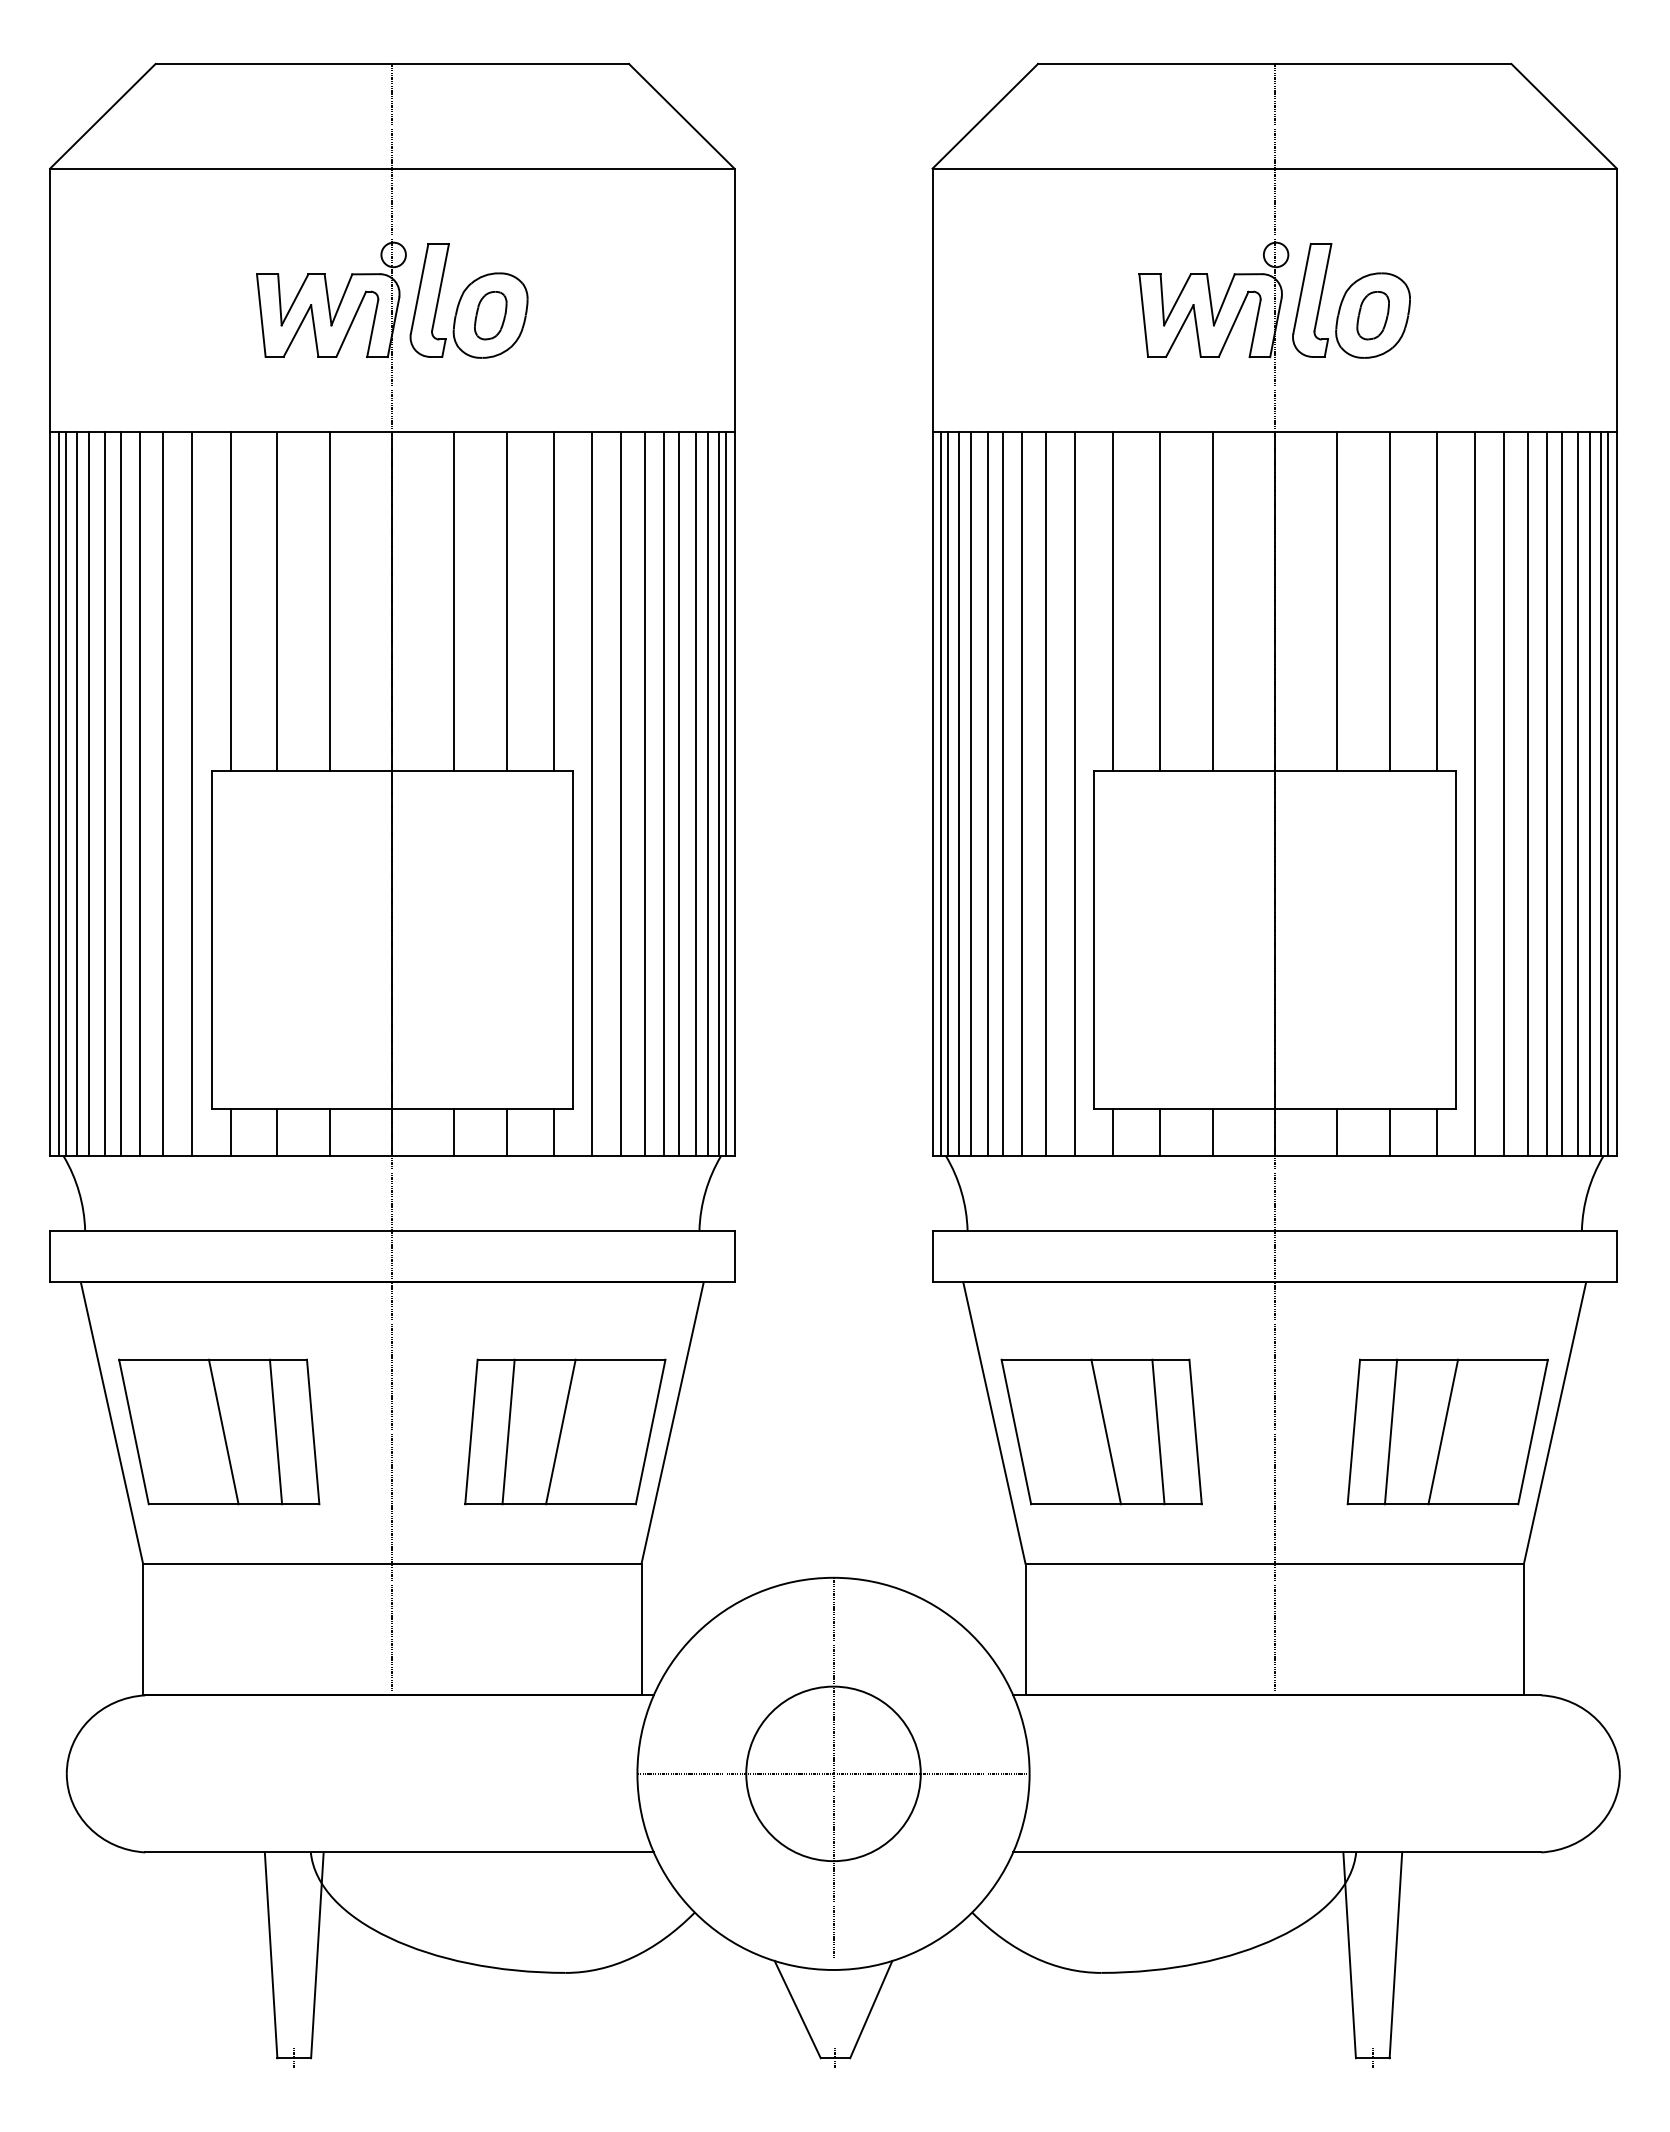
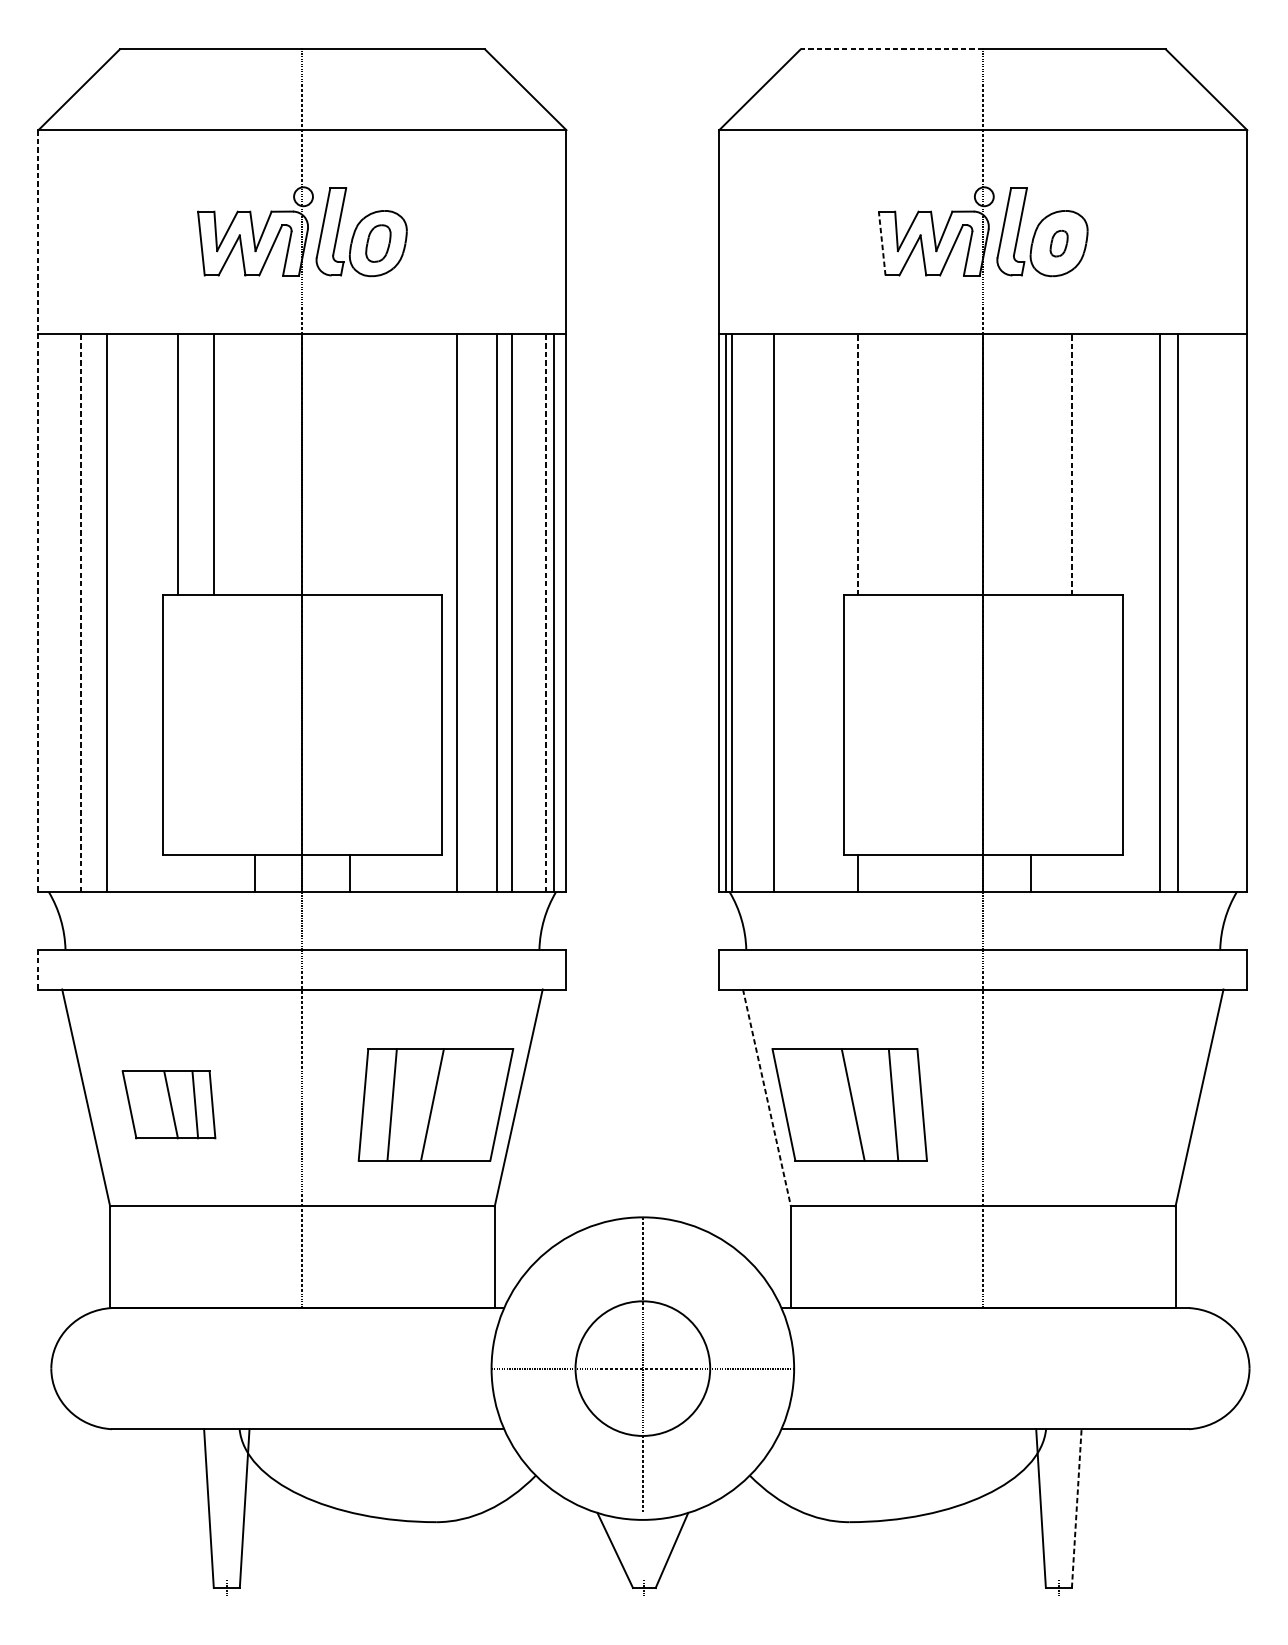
line: (1155, 63) -> (891, 49), solid -> dashed
line: (1143, 315) -> (882, 243), solid -> dashed
part: (1372, 315) -> (1058, 243), size x0.7
line: (330, 601) -> (254, 464), removed
line: (454, 601) -> (350, 464), removed
line: (554, 601) -> (427, 464), removed
line: (1112, 601) -> (858, 464), solid -> dashed
line: (1212, 601) -> (935, 464), removed
line: (1336, 601) -> (1030, 464), removed
line: (1389, 601) -> (1071, 464), solid -> dashed
line: (1436, 601) -> (1108, 464), removed
line: (507, 602) -> (391, 464), removed
line: (1159, 602) -> (894, 464), removed
line: (50, 662) -> (38, 511), solid -> dashed
line: (58, 794) -> (44, 613), removed
line: (66, 794) -> (51, 613), removed
line: (76, 794) -> (58, 613), removed
line: (88, 794) -> (68, 613), removed
line: (105, 794) -> (81, 613), solid -> dashed
line: (120, 794) -> (92, 613), removed
line: (163, 794) -> (125, 613), removed
line: (192, 794) -> (148, 613), removed
line: (621, 794) -> (479, 613), removed
line: (679, 794) -> (524, 613), removed
line: (695, 794) -> (536, 613), removed
line: (707, 794) -> (545, 613), solid -> dashed
line: (725, 794) -> (559, 613), removed
line: (959, 794) -> (740, 613), removed
line: (971, 794) -> (749, 613), removed
line: (987, 794) -> (761, 613), removed
line: (1021, 794) -> (787, 613), removed
line: (1045, 794) -> (806, 613), removed
line: (1074, 794) -> (828, 613), removed
line: (1474, 794) -> (1137, 613), removed
line: (1546, 794) -> (1192, 613), removed
line: (1561, 794) -> (1204, 613), removed
line: (1578, 794) -> (1217, 613), removed
line: (1590, 794) -> (1226, 613), removed
line: (1601, 794) -> (1235, 613), removed
line: (1608, 794) -> (1240, 613), removed
line: (230, 1132) -> (177, 873), removed
line: (277, 1132) -> (213, 873), removed
line: (507, 1132) -> (391, 873), removed
line: (554, 1132) -> (427, 873), removed
line: (1159, 1132) -> (894, 873), removed
line: (1212, 1132) -> (935, 873), removed
line: (1389, 1132) -> (1071, 873), removed
line: (1436, 1132) -> (1108, 873), removed
line: (50, 1256) -> (38, 969), solid -> dashed
line: (994, 1423) -> (767, 1098), solid -> dashed
part: (219, 1431) -> (169, 1104), size x0.6
part: (1447, 1431) -> (1116, 1104), removed
line: (1395, 1954) -> (1076, 1507), solid -> dashed

